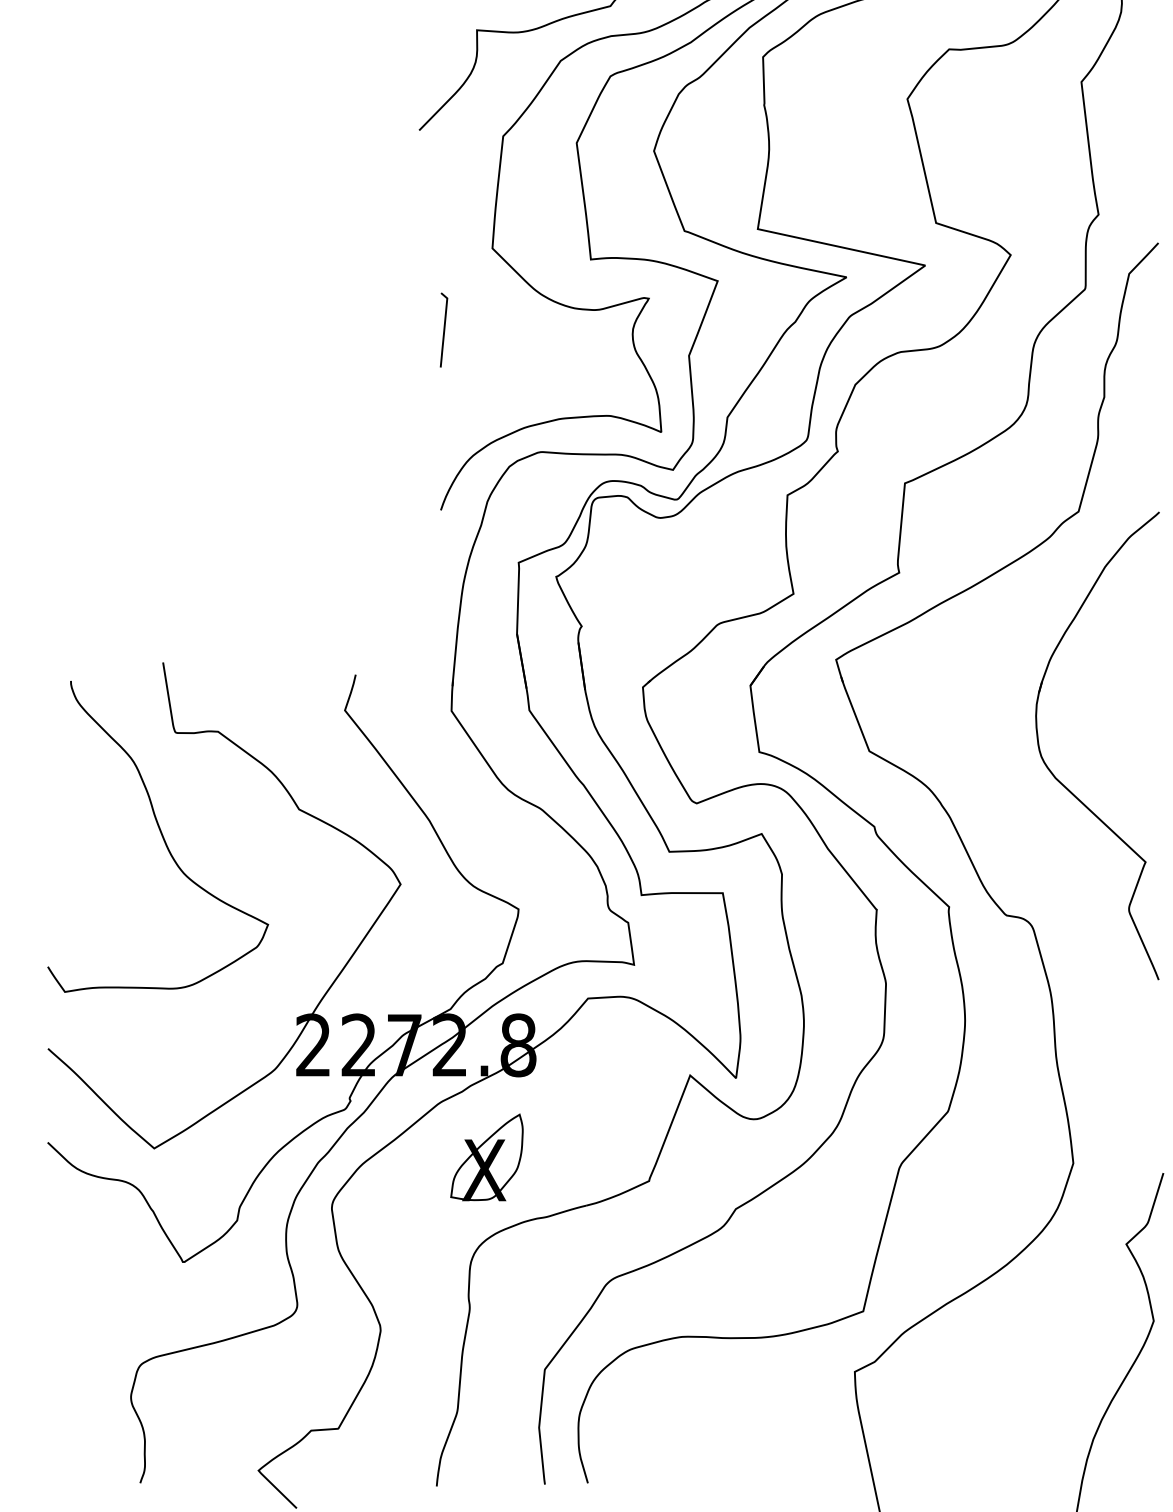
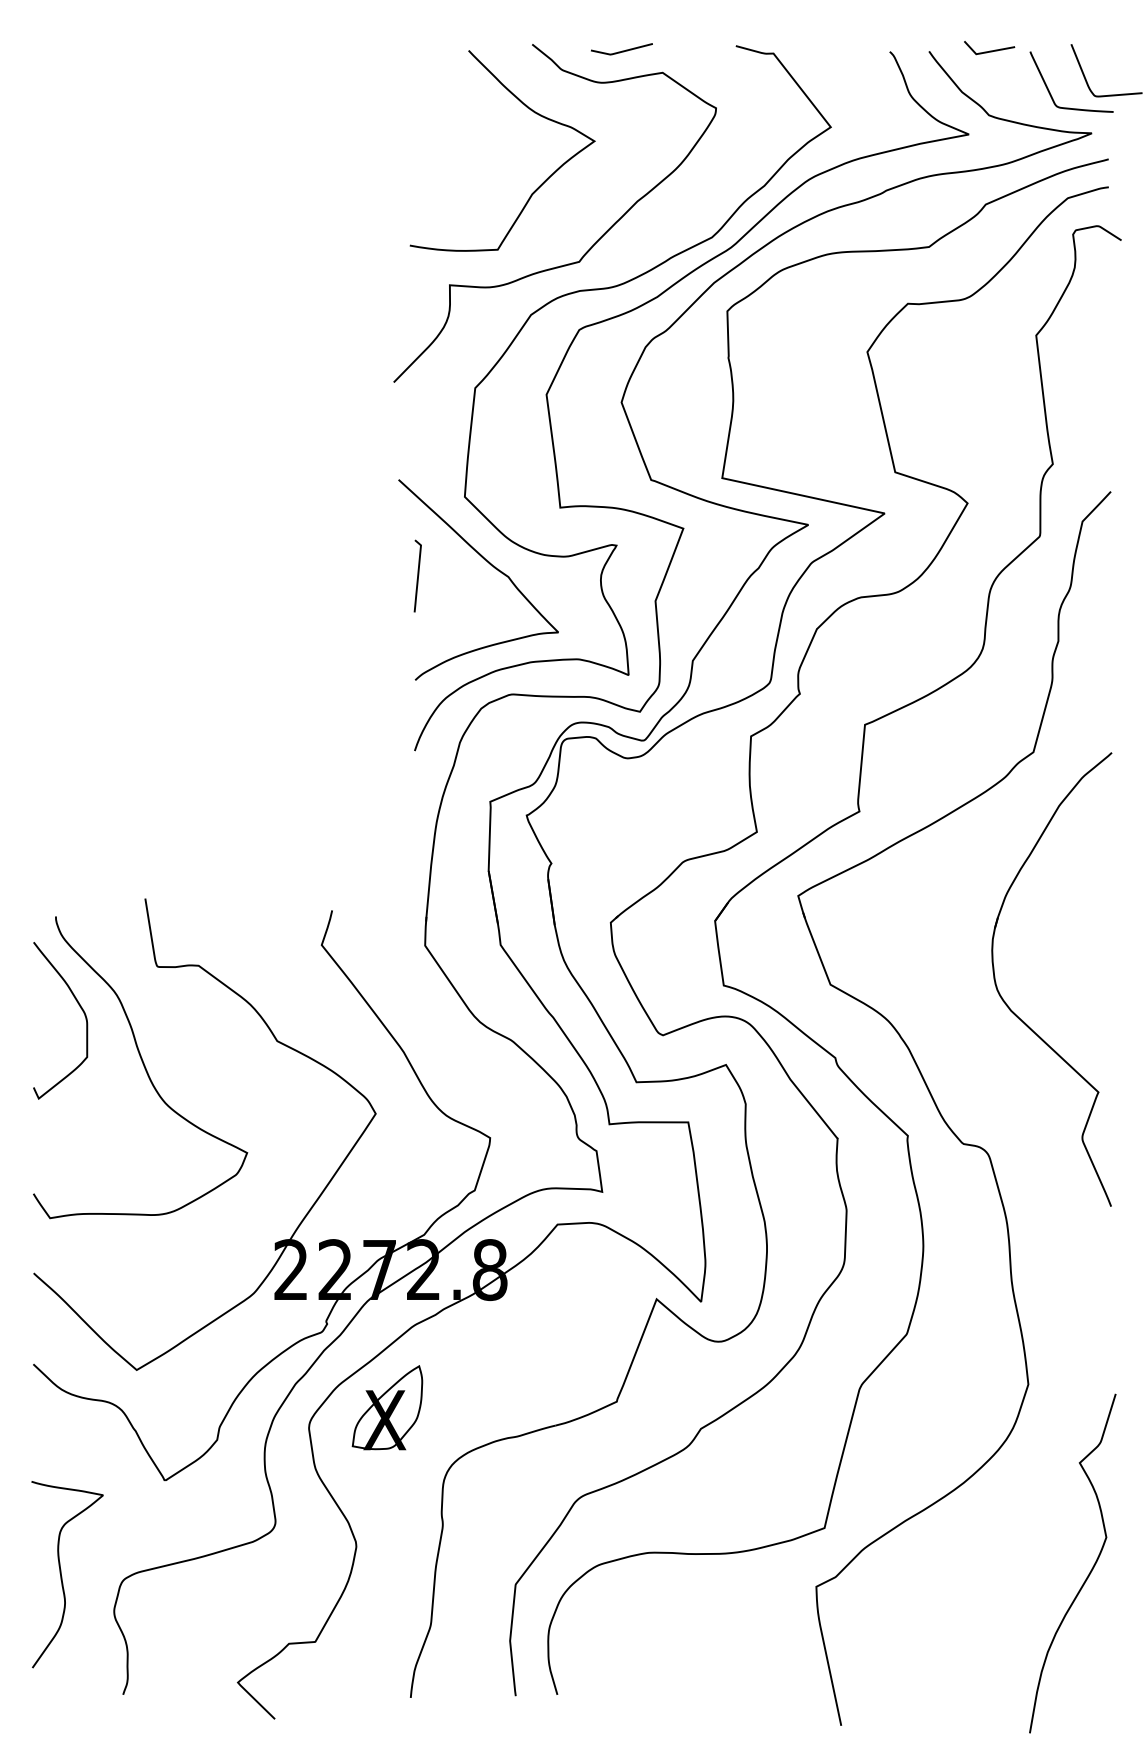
curve: (518, 319) -> (490, 565), added
curve: (96, 775) -> (80, 1008), added
part: (486, 1157) -> (387, 1407), moved
curve: (77, 1361) -> (62, 1576), added

